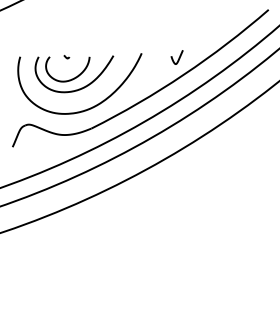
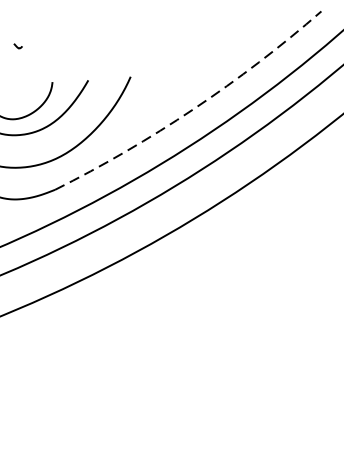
curve: (66, 57) -> (17, 47), moved
curve: (178, 57) -> (185, 83), removed
arc: (183, 74) -> (193, 108), solid -> dashed

